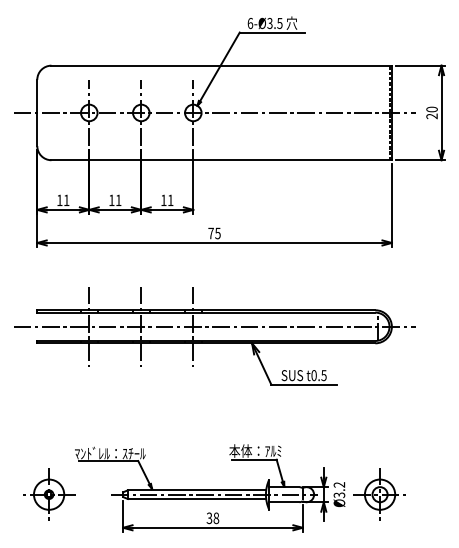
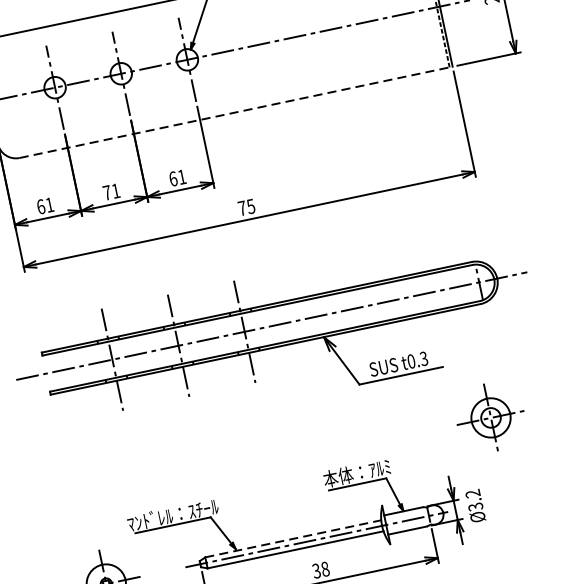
line: (222, 160) -> (237, 112), solid -> dashed
text: (59, 200) -> (40, 207), 11 -> 61
text: (111, 200) -> (106, 193), 11 -> 71
text: (163, 200) -> (172, 179), 11 -> 61
text: (323, 375) -> (423, 358), t0.5 -> t0.3
line: (197, 490) -> (293, 538), solid -> dashed
part: (379, 494) -> (490, 417), moved

